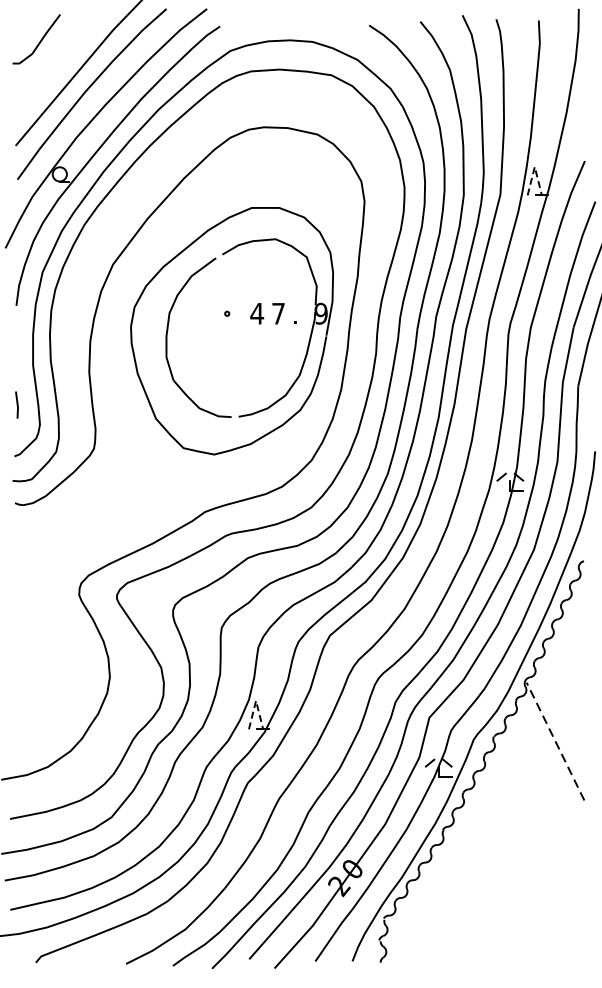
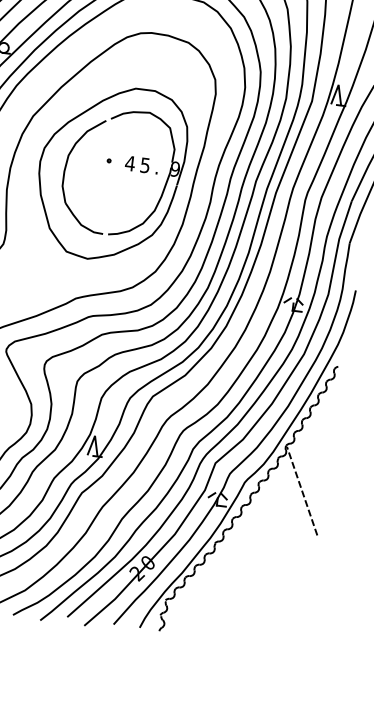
line: (534, 166) -> (338, 84), dashed -> solid
text: (278, 313) -> (145, 165), 7 -> 5
line: (256, 700) -> (95, 435), dashed -> solid

